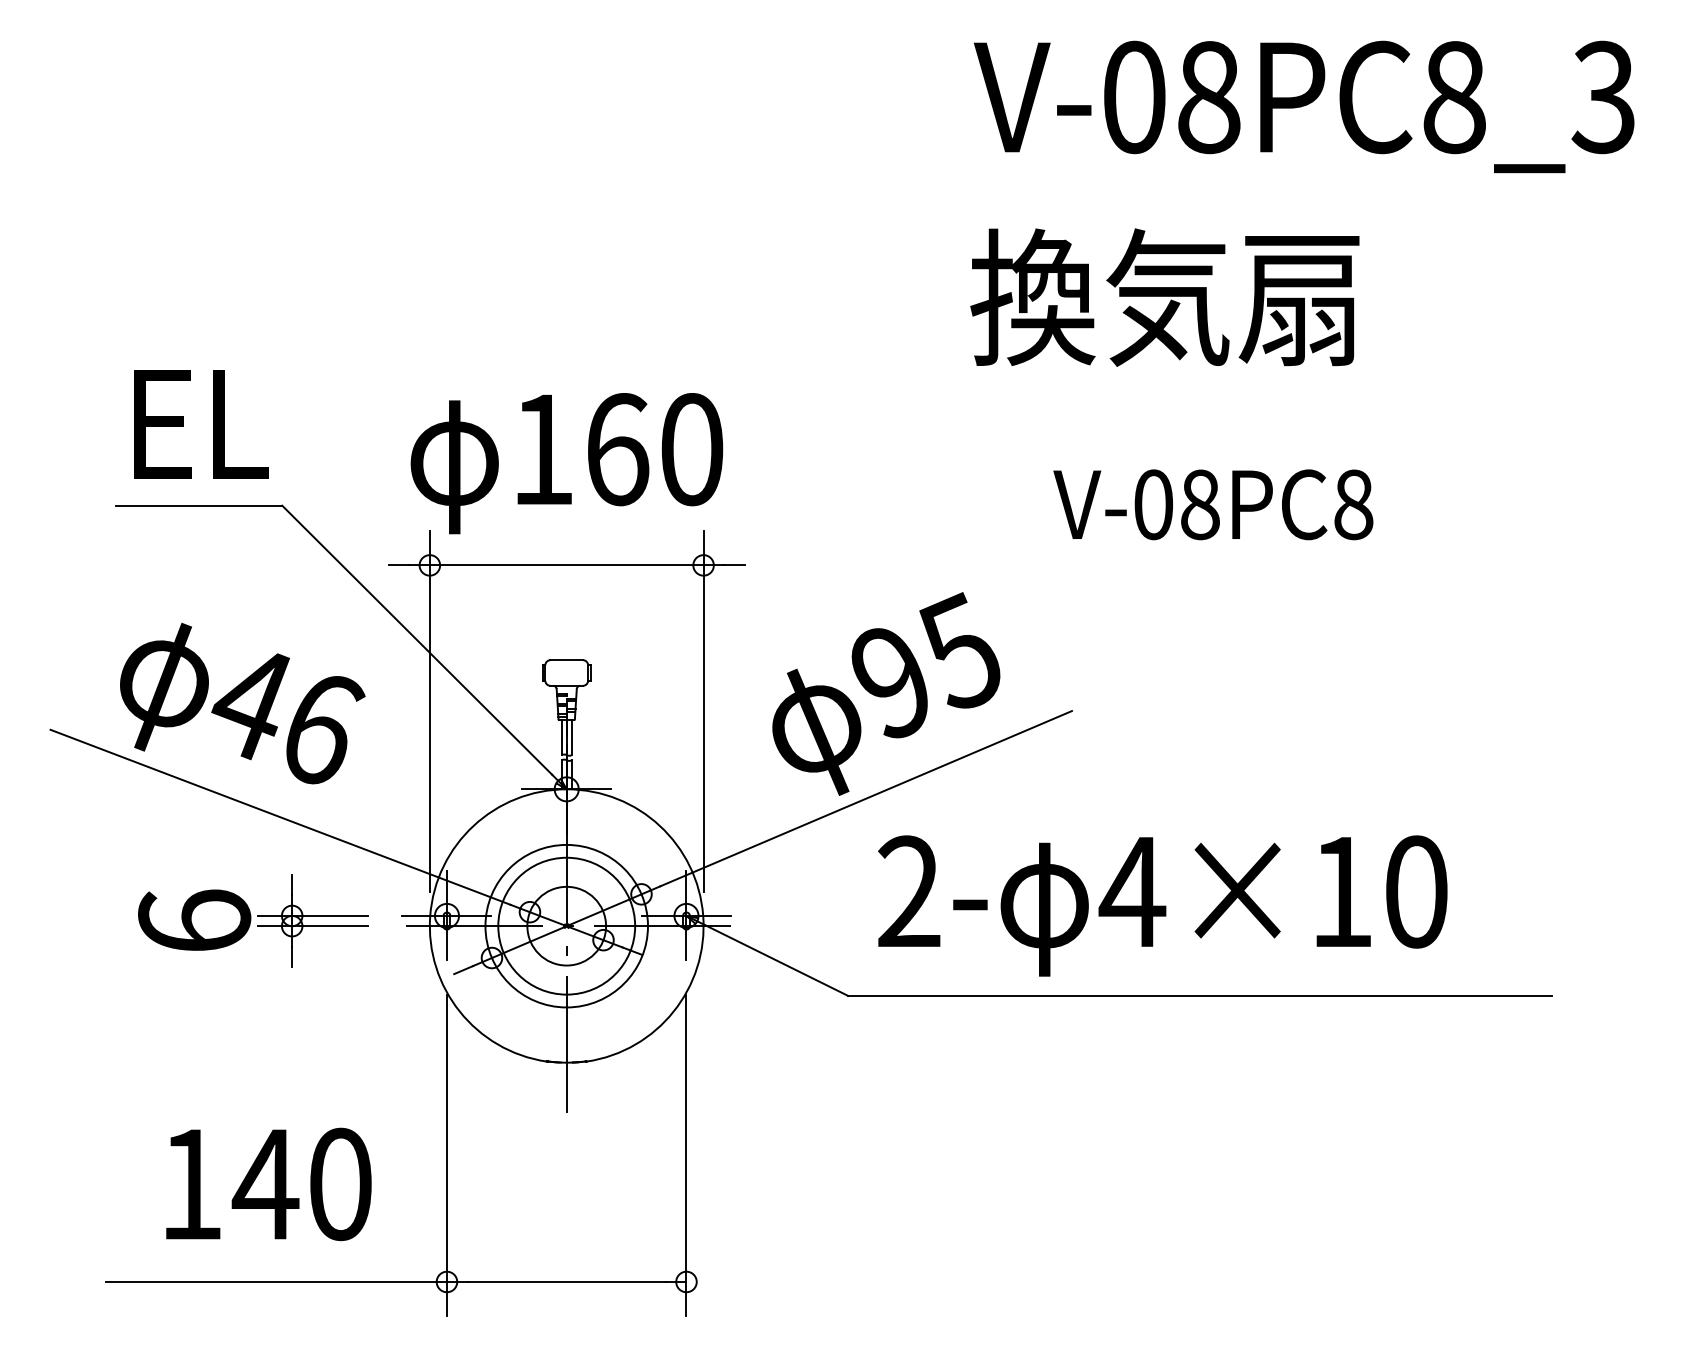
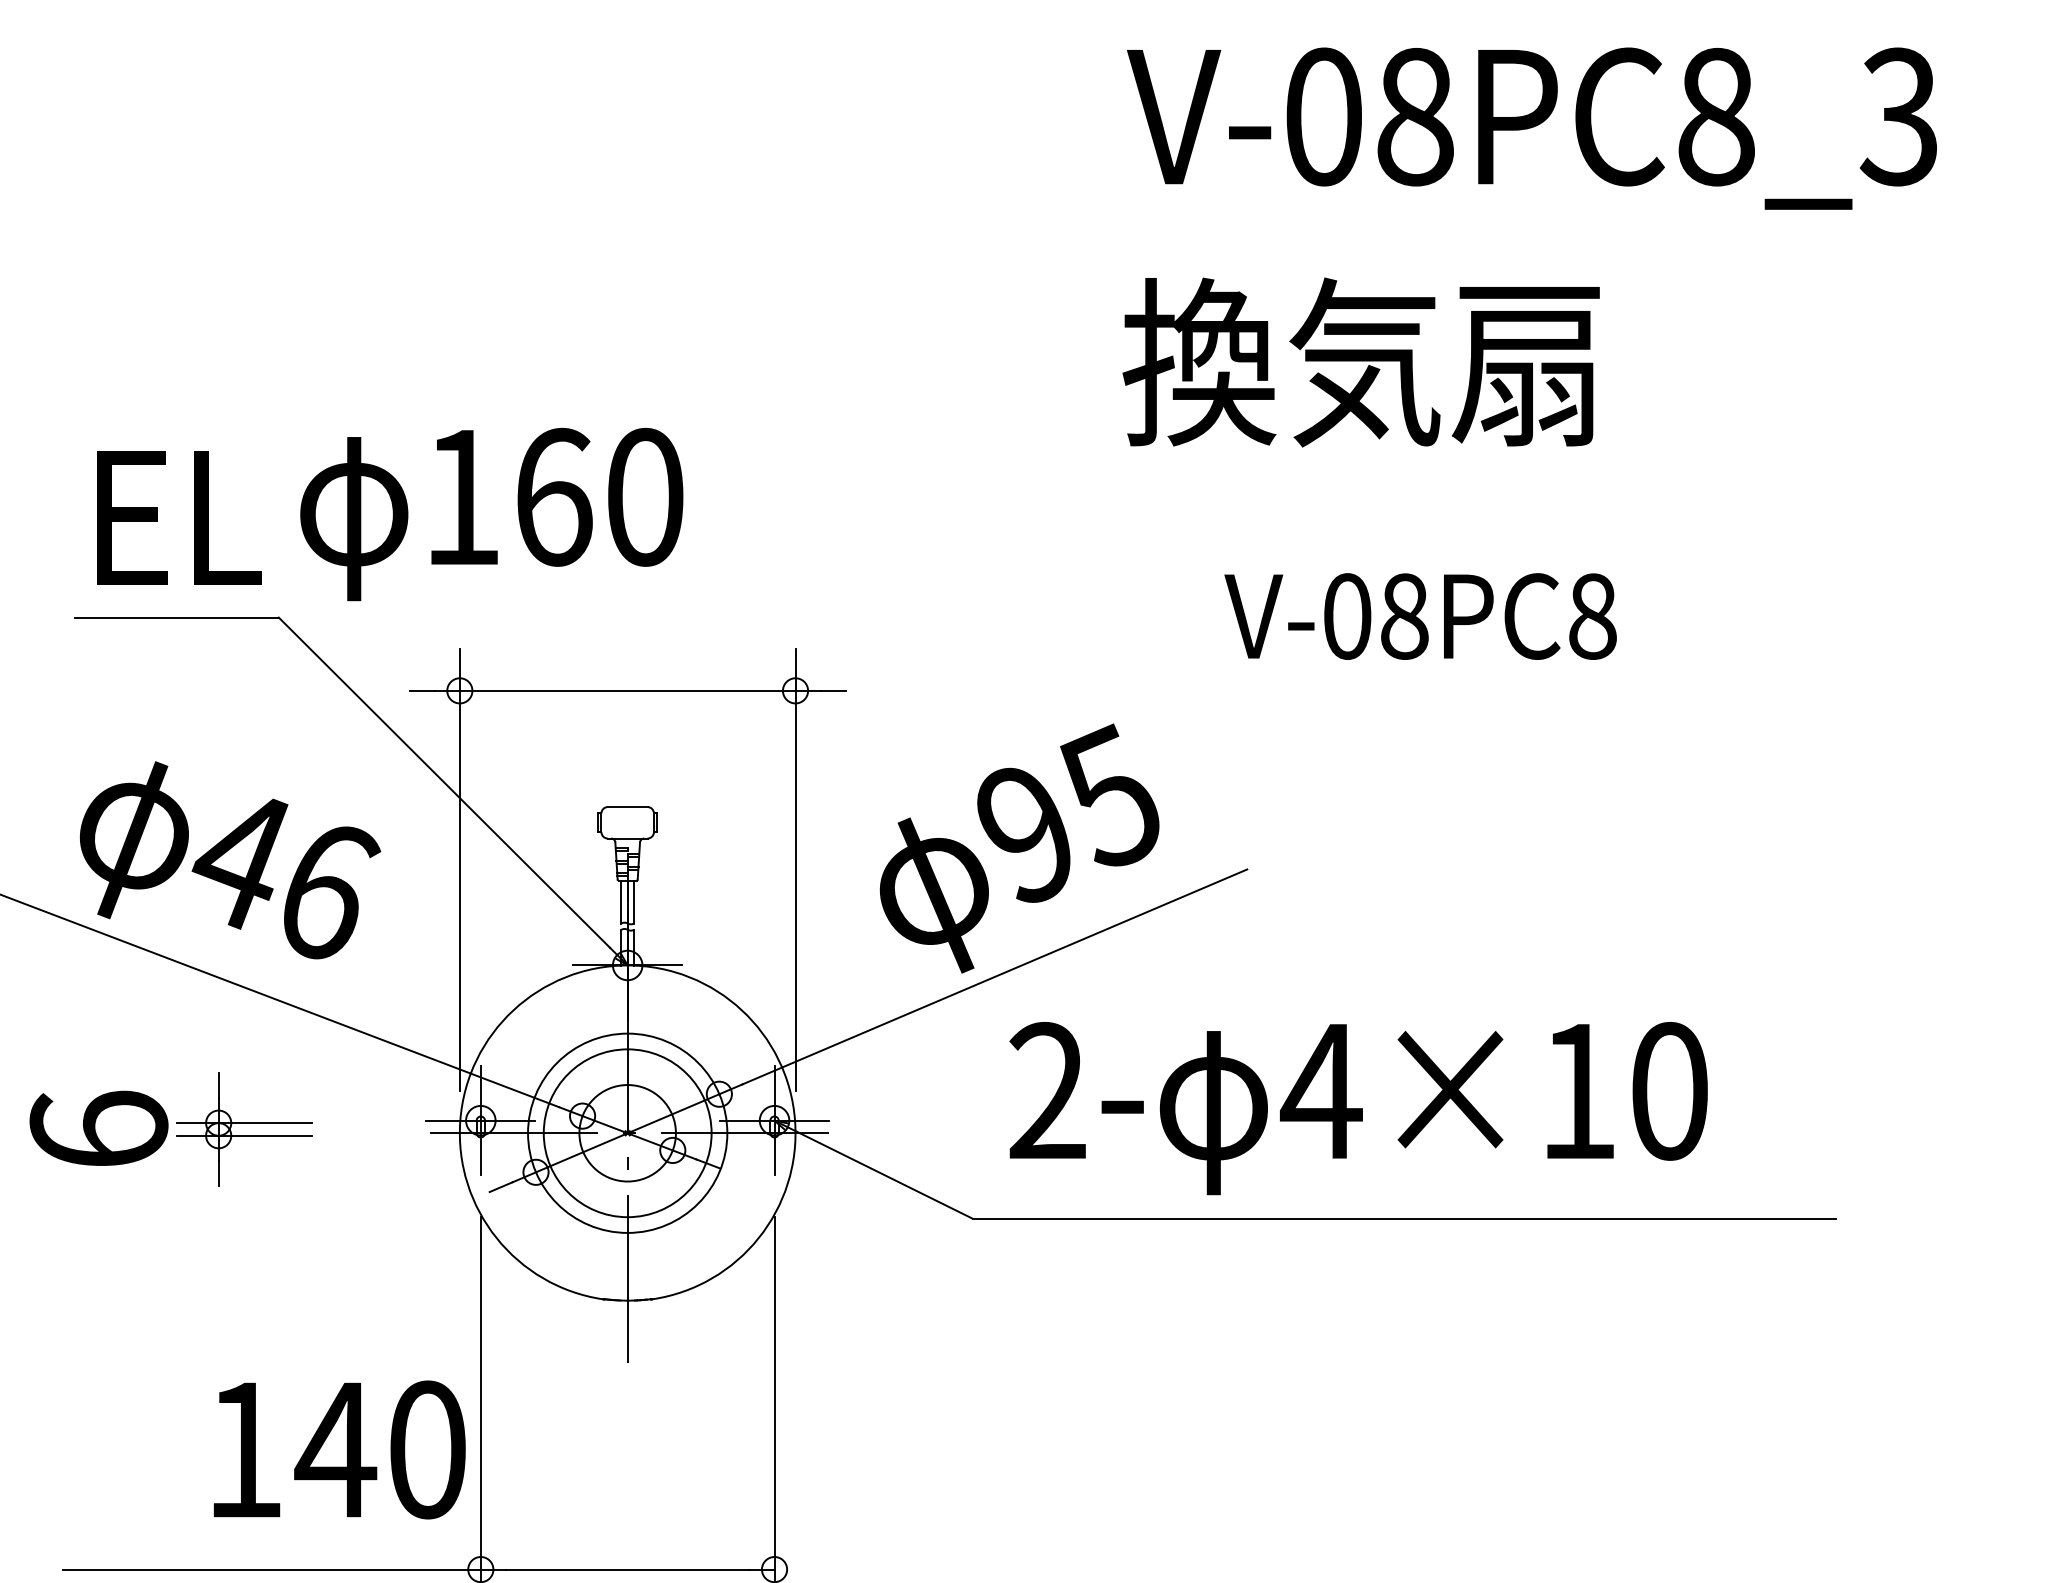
text: (566, 463) -> (491, 514), moved
part: (253, 920) -> (171, 1128), moved
text: (268, 1184) -> (339, 1450), moved

